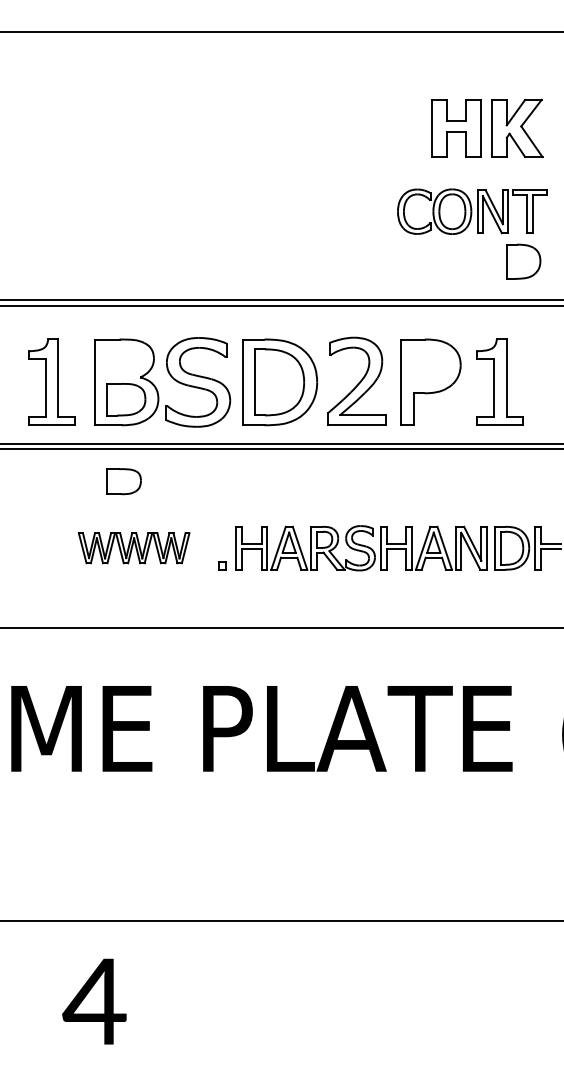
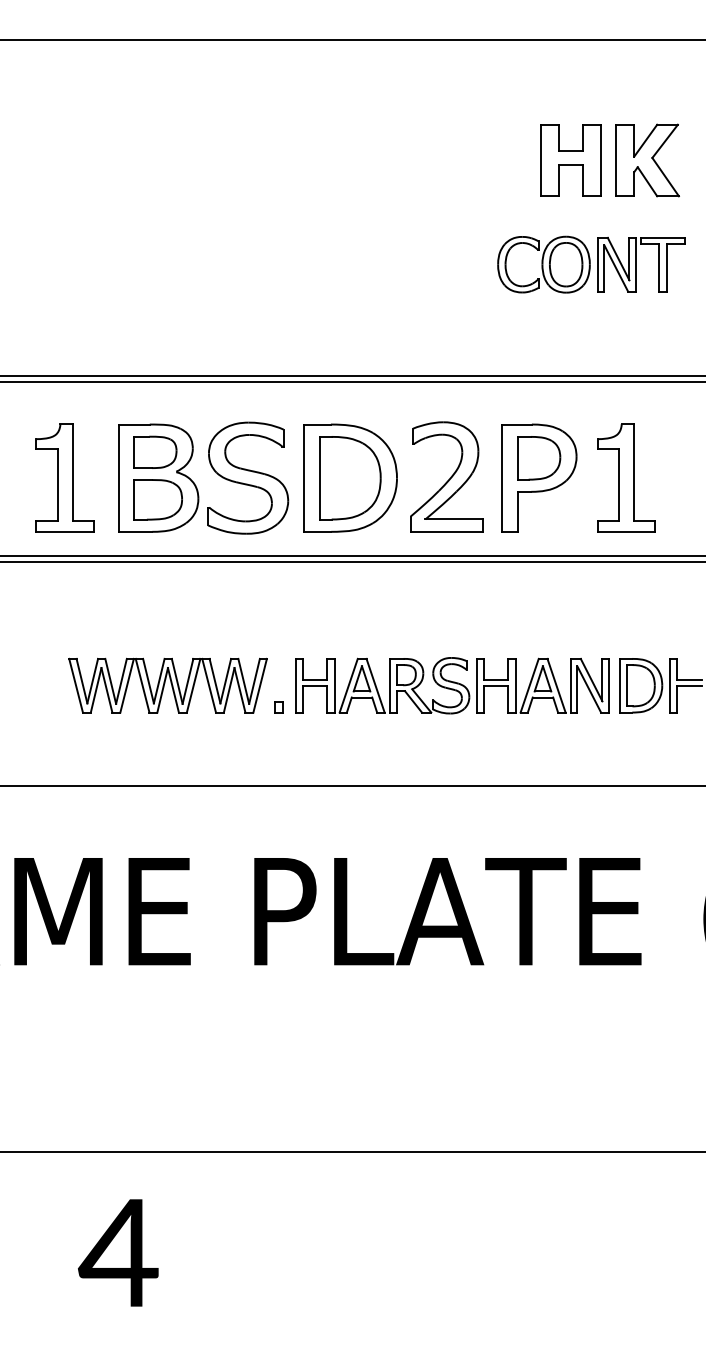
part: (523, 261) -> (539, 458), moved
part: (124, 480) -> (155, 451), moved
part: (133, 548) -> (167, 685), size x1.43

